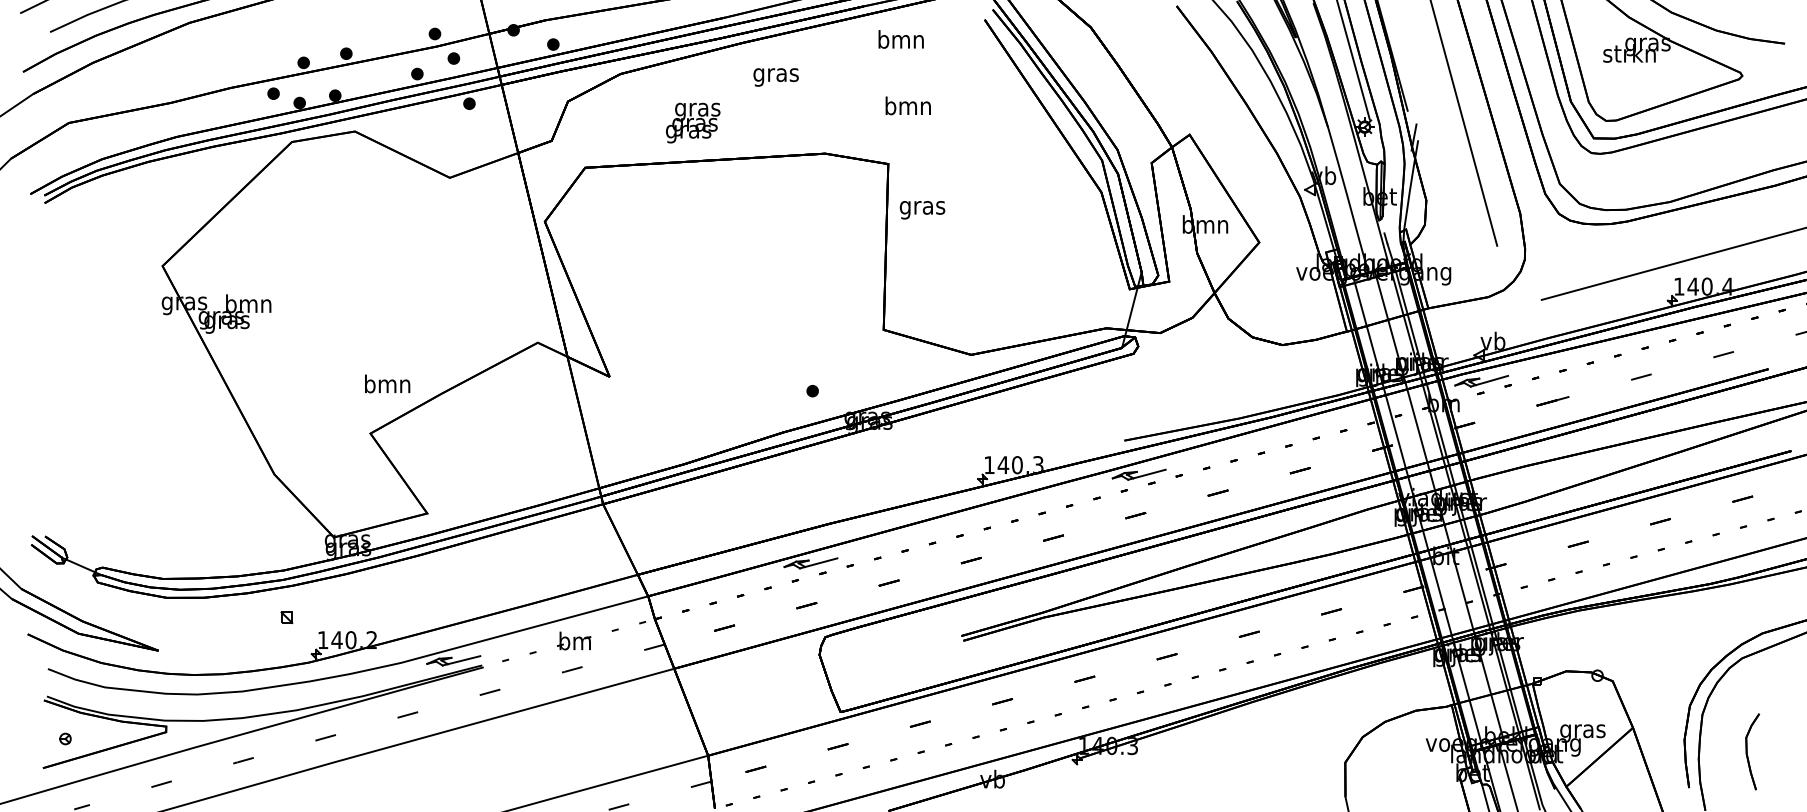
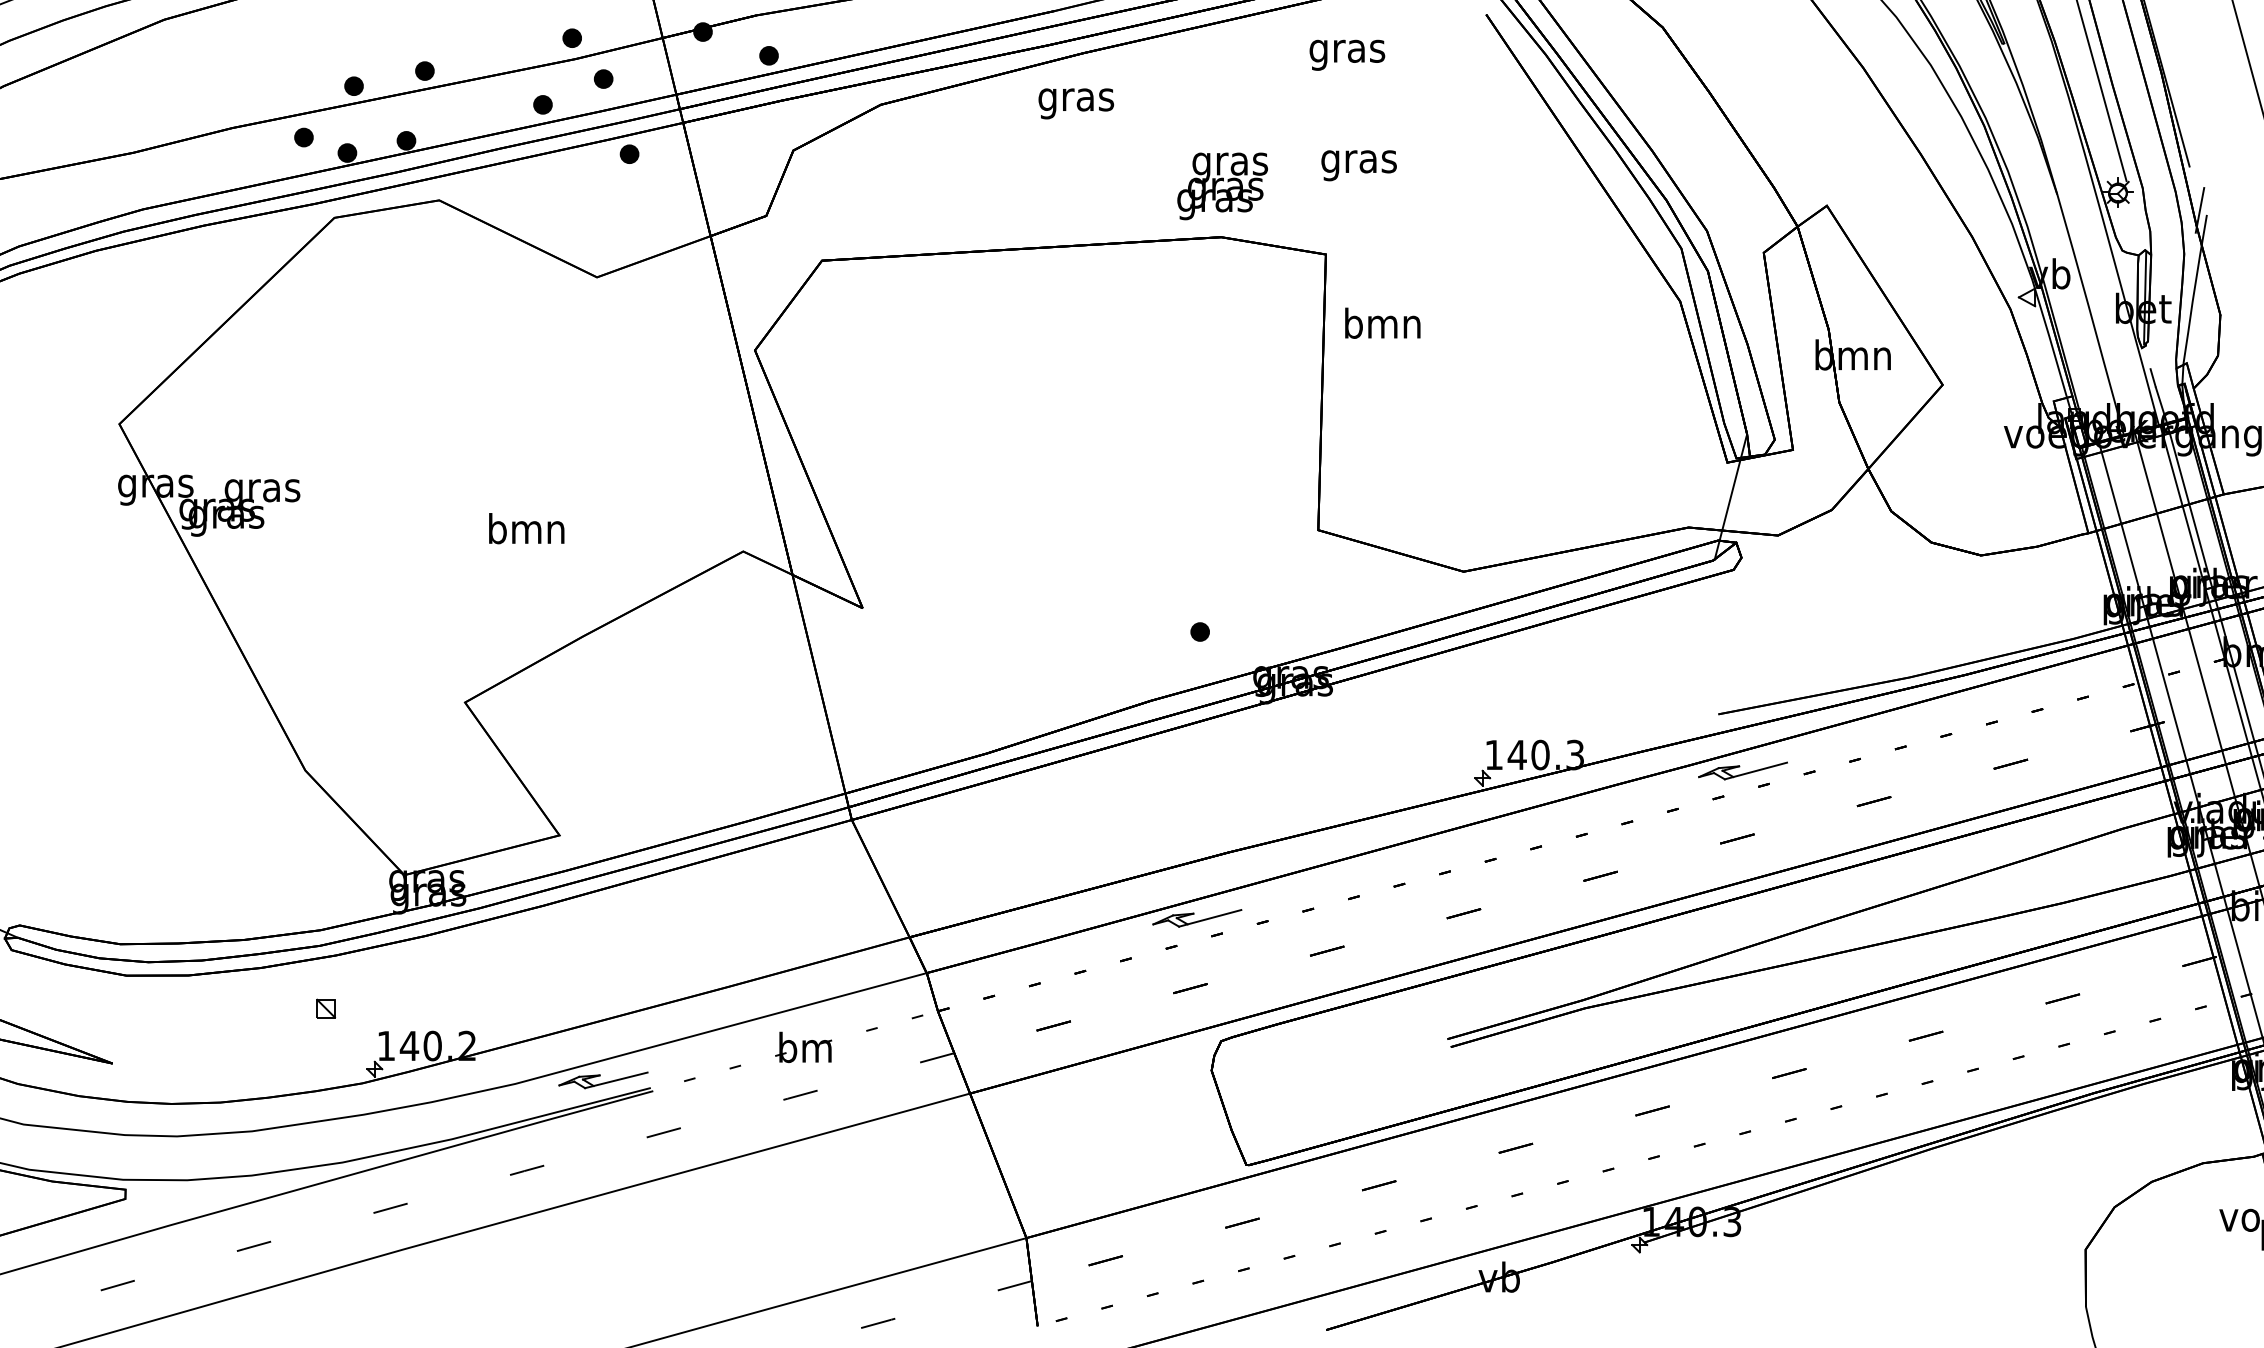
text: (900, 41) -> (1346, 50), bmn -> gras
text: (775, 77) -> (1075, 103), moved
text: (907, 107) -> (1357, 160), bmn -> gras
text: (693, 122) -> (1223, 185), moved
text: (922, 207) -> (1382, 326), gras -> bmn
text: (248, 305) -> (262, 489), bmn -> gras
text: (387, 383) -> (526, 527), moved

